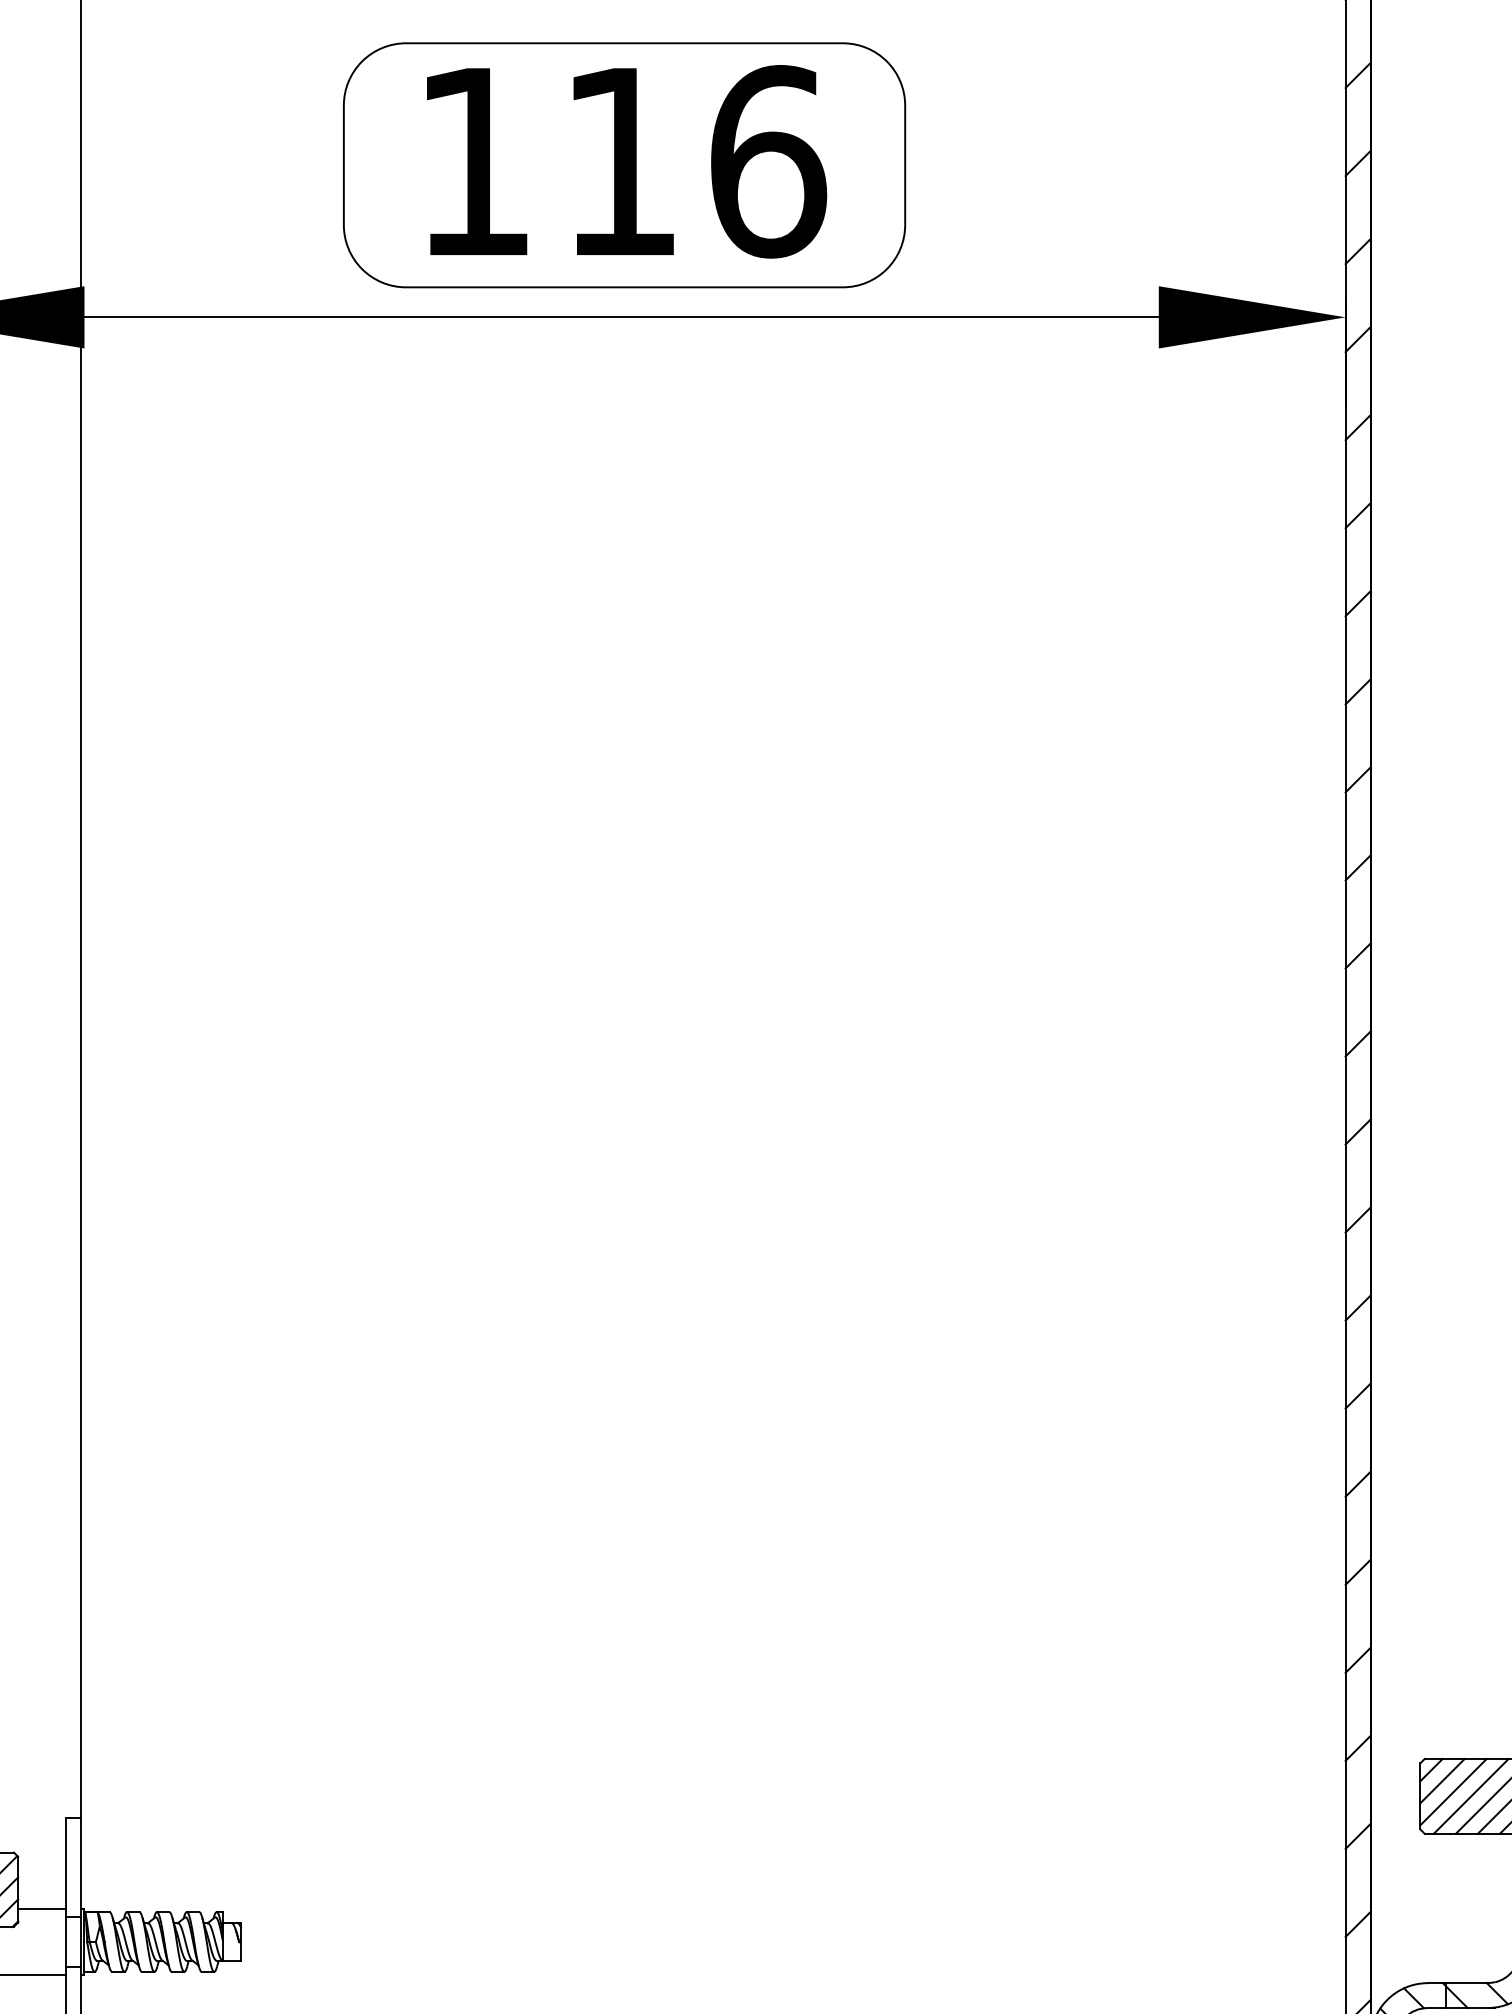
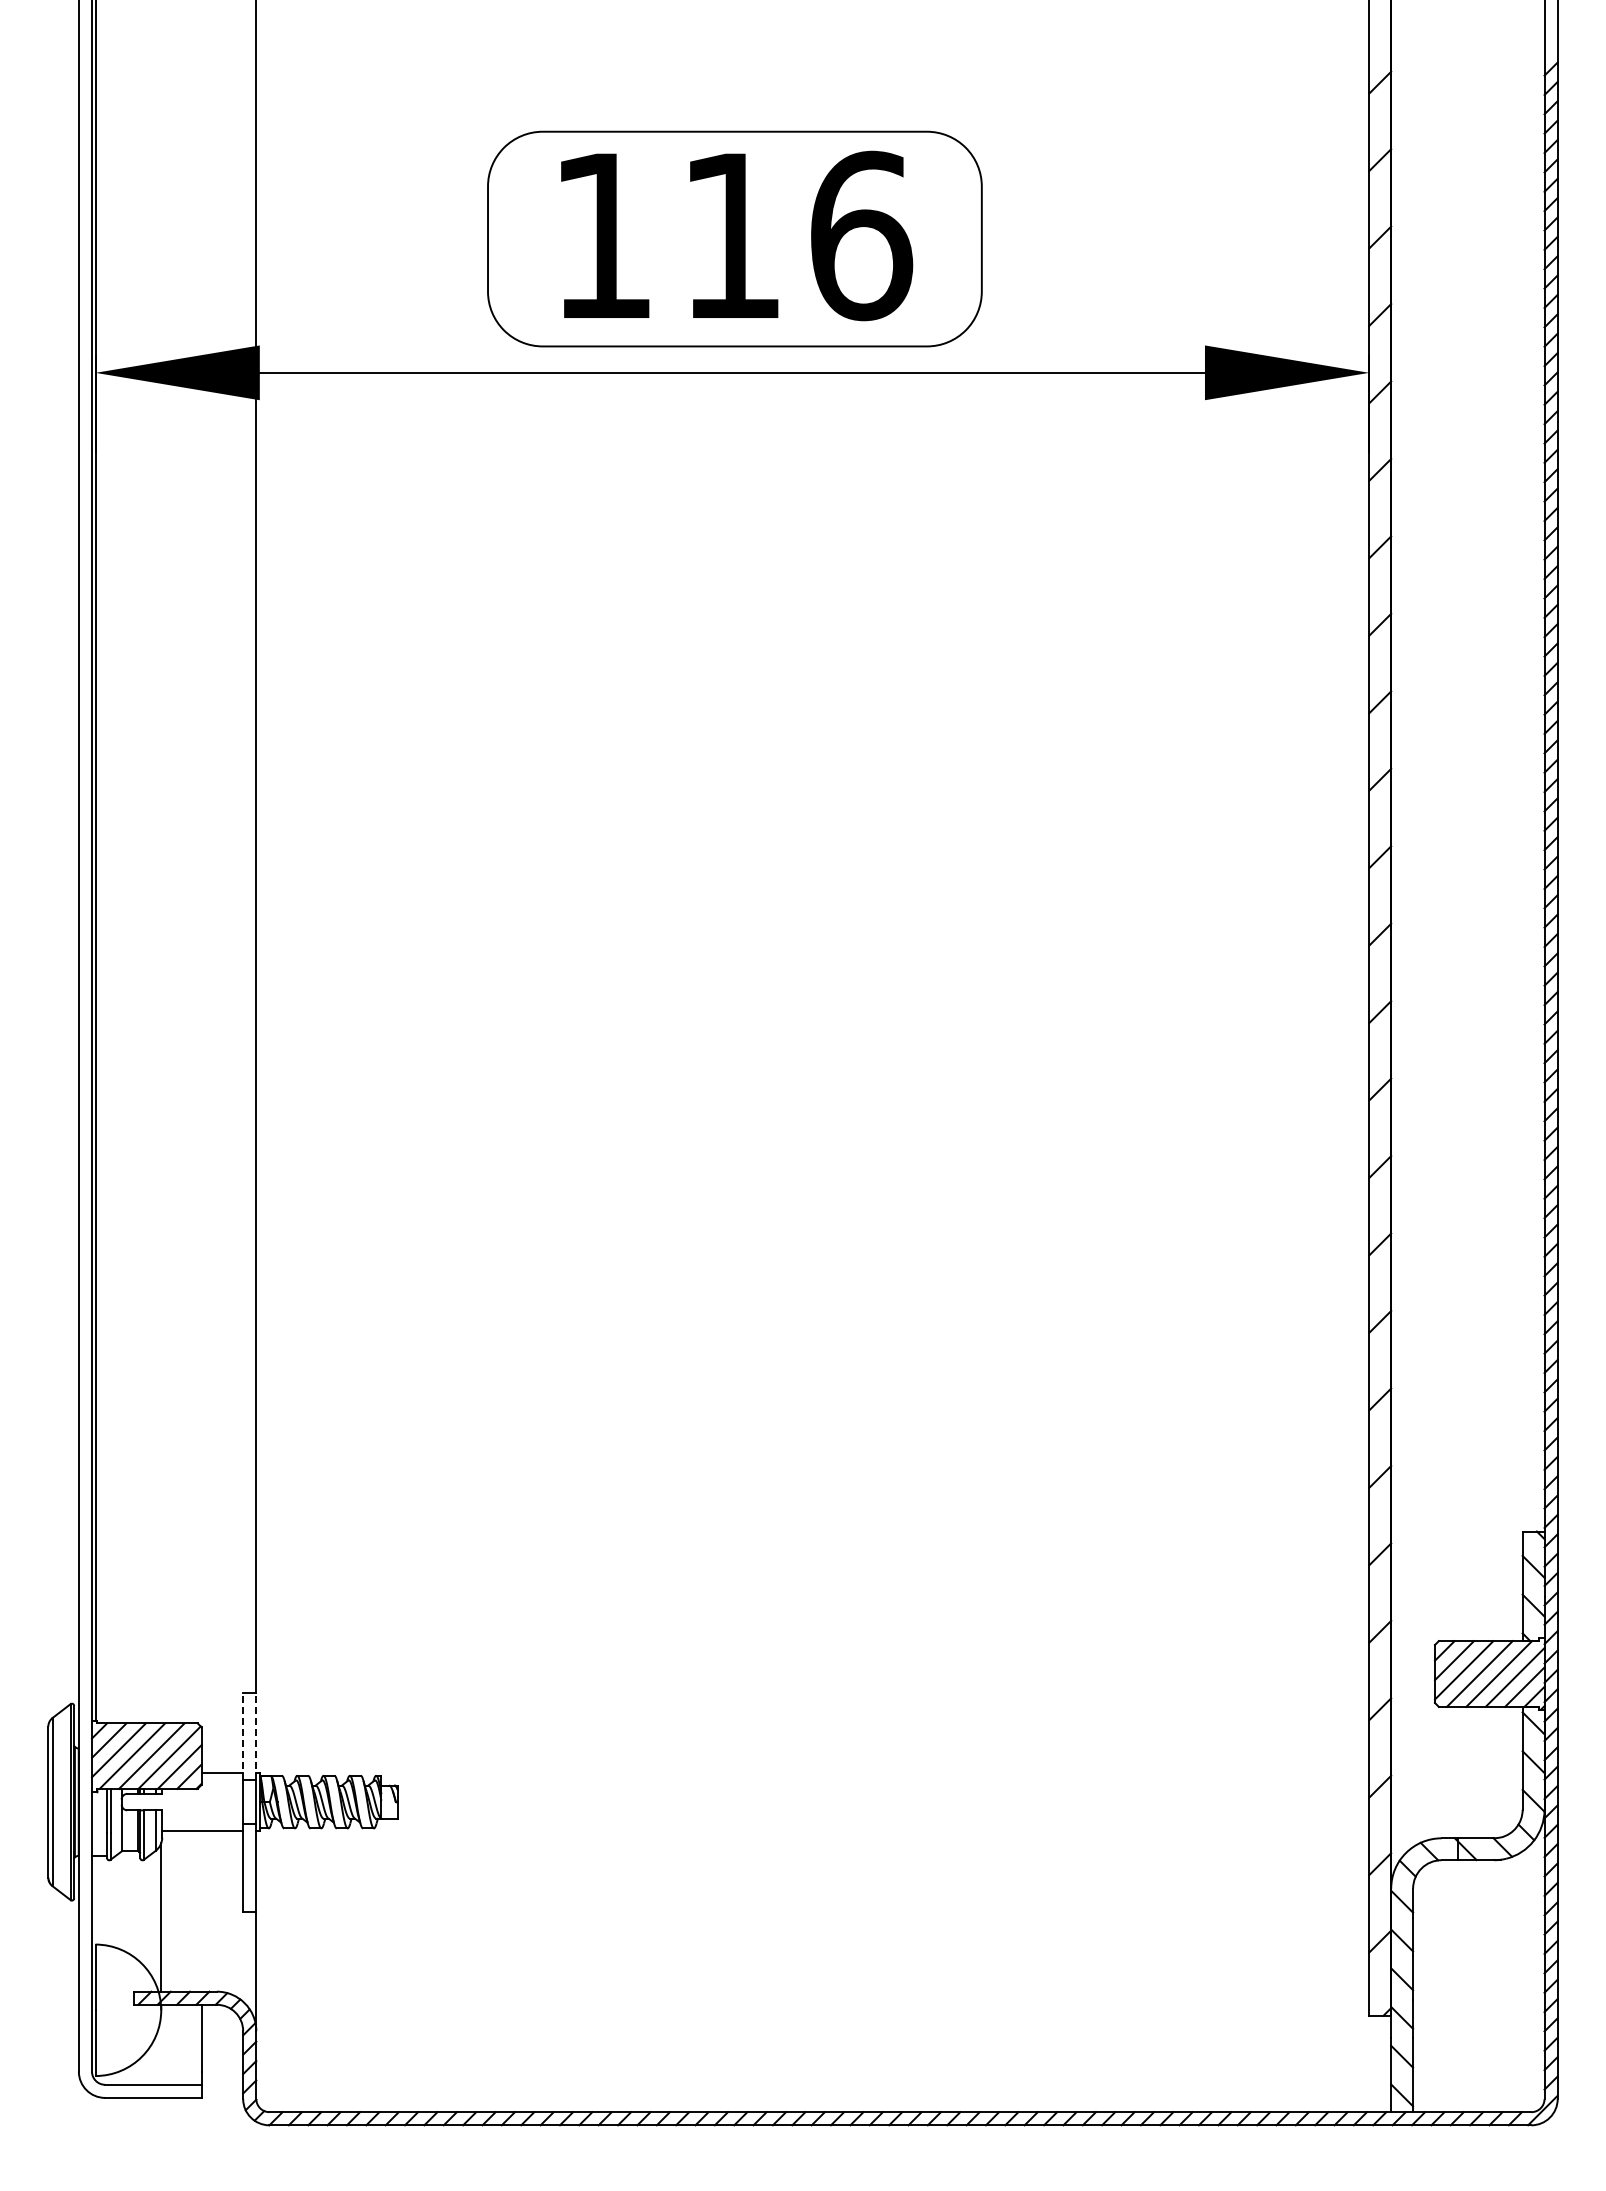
line: (65, 1867) -> (243, 1736), solid -> dashed
line: (80, 1867) -> (256, 1736), solid -> dashed

